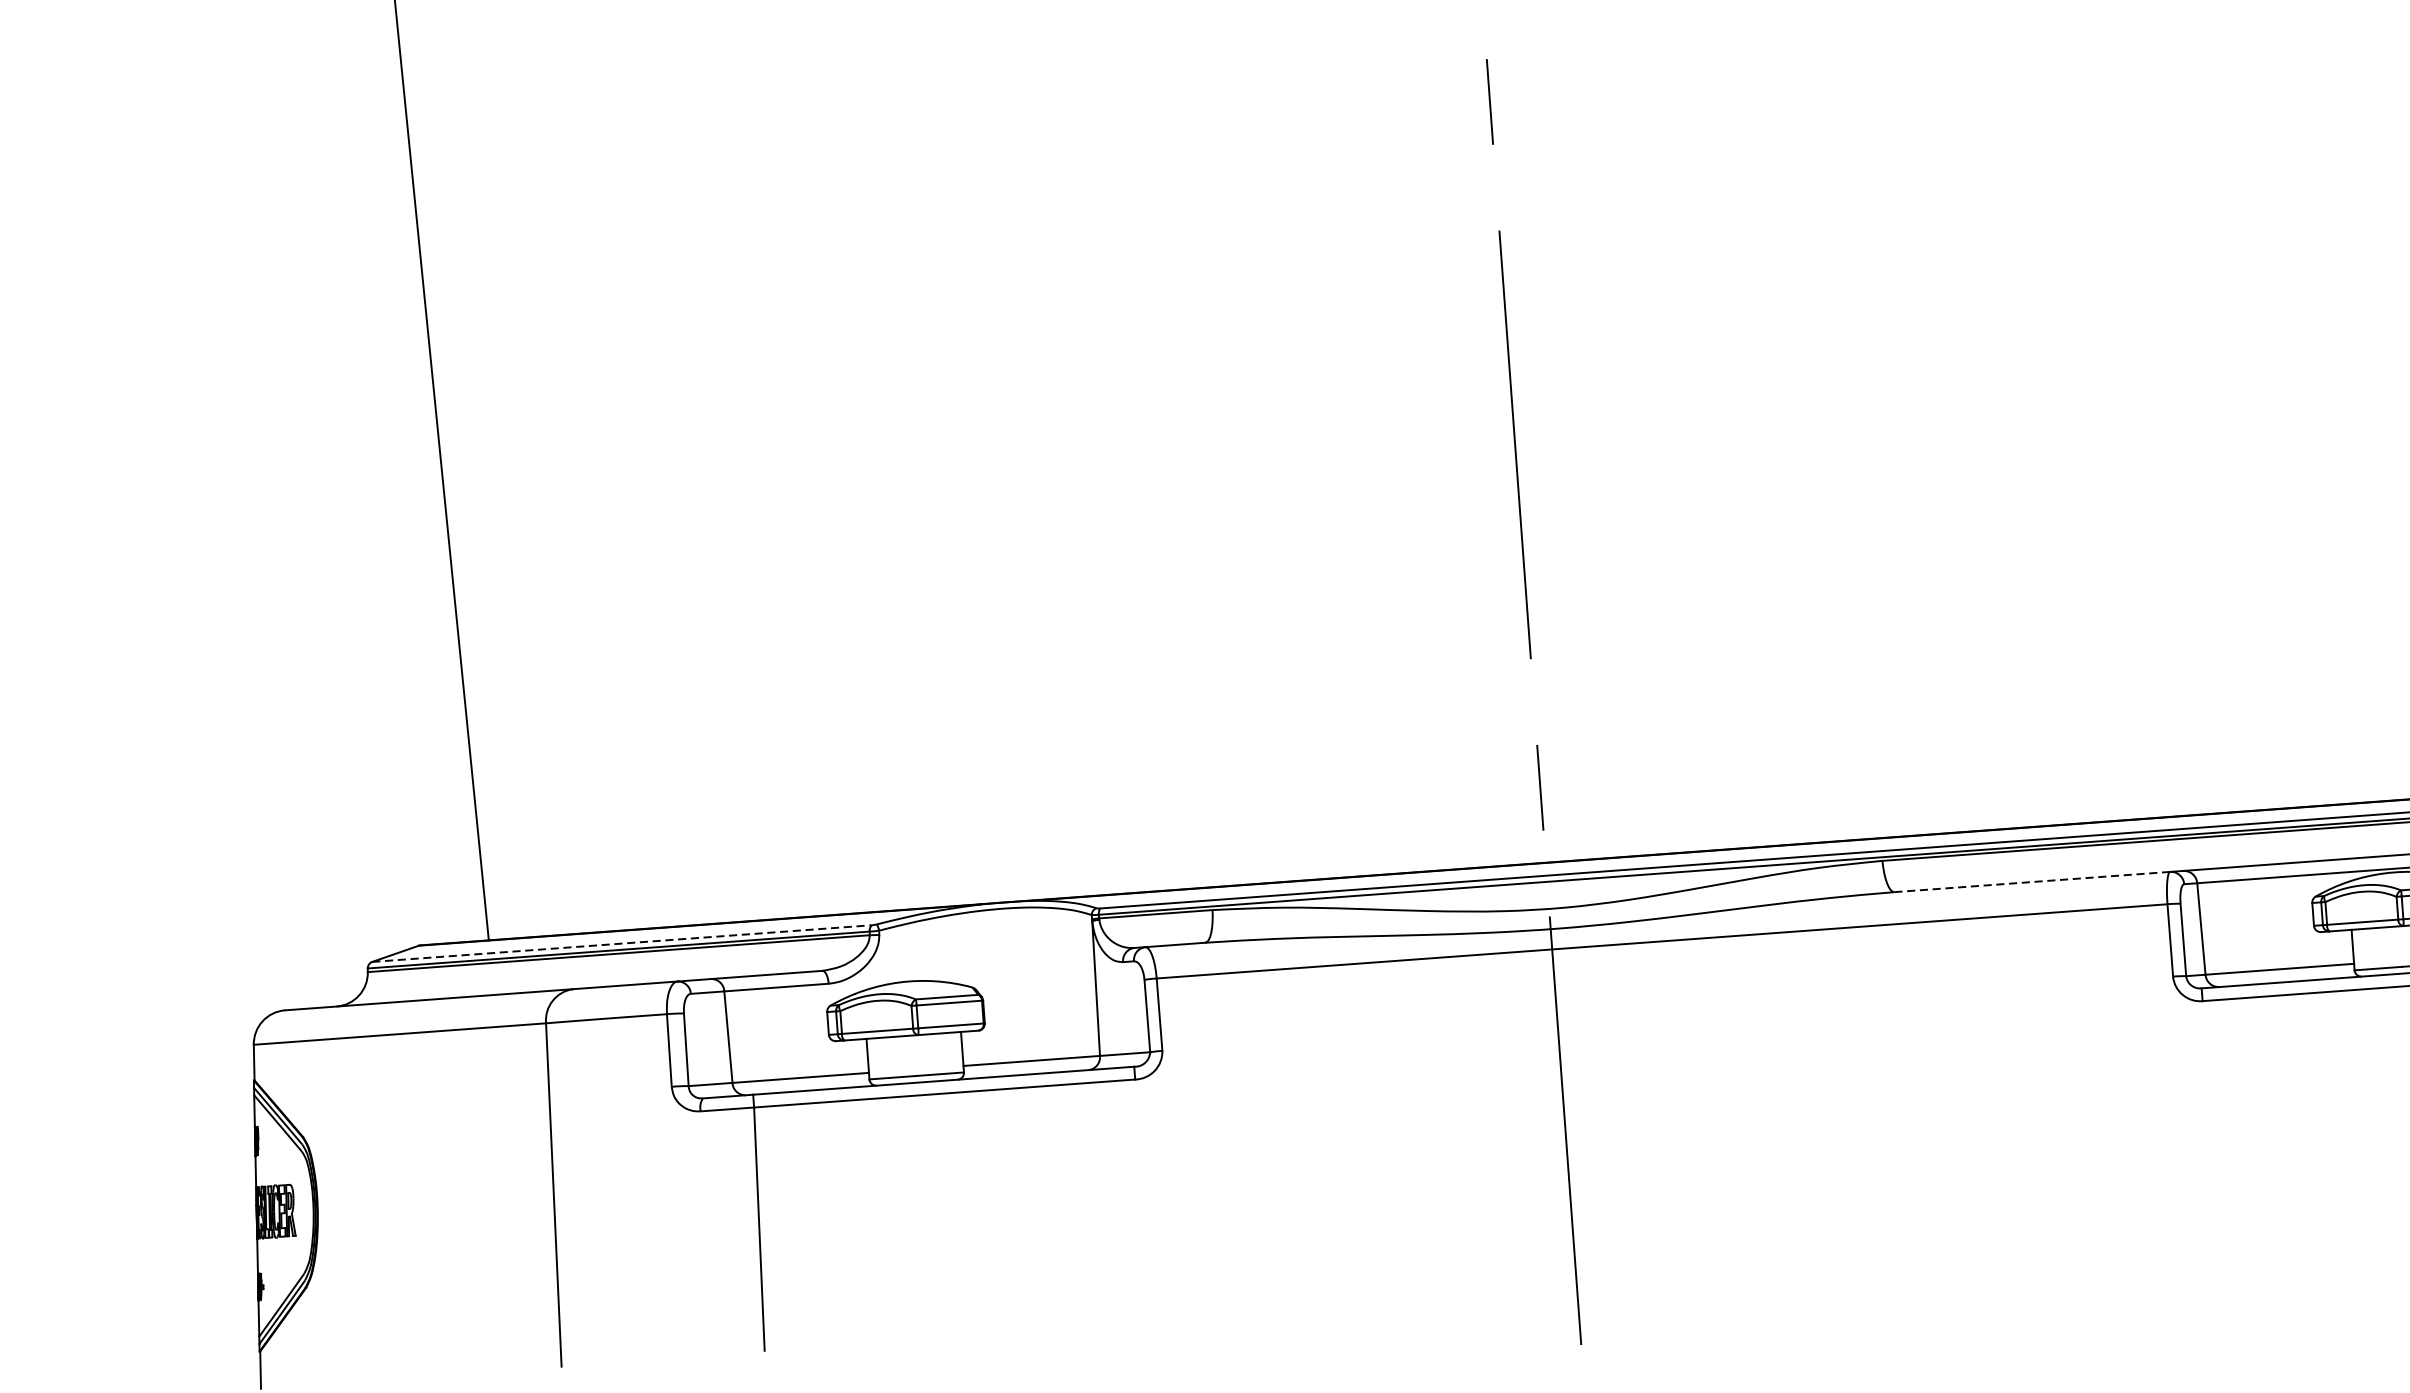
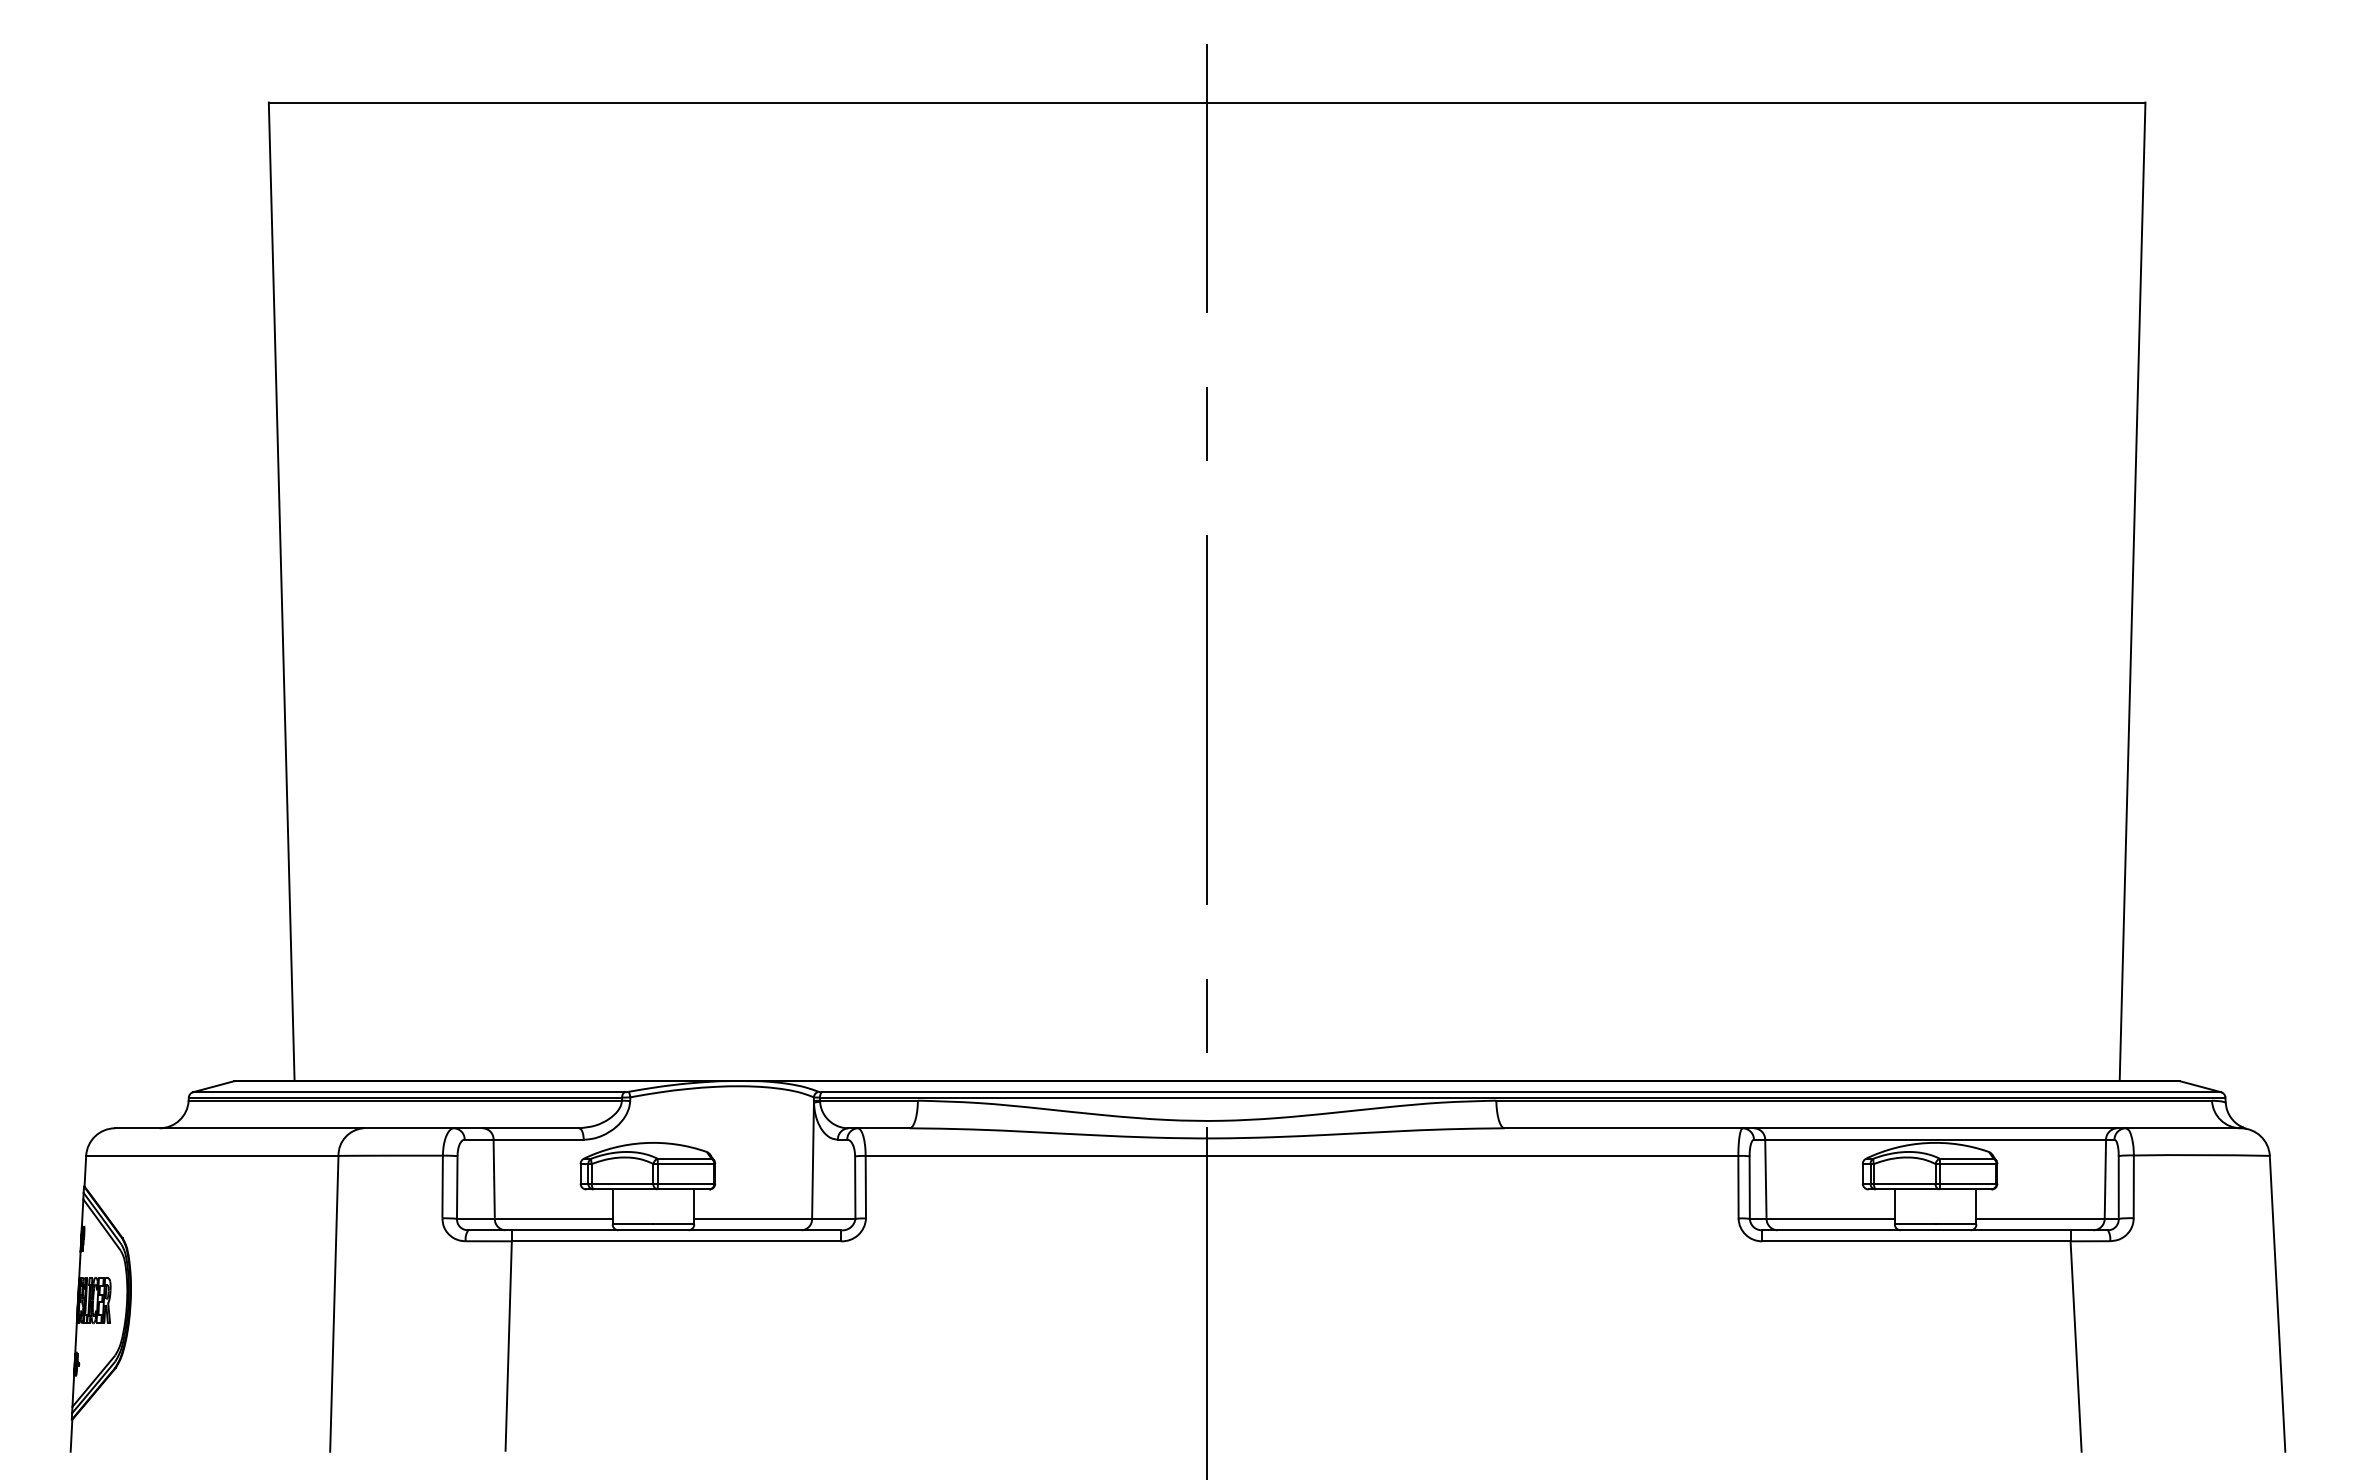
line: (2033, 882) -> (1624, 1128), dashed -> solid
line: (621, 943) -> (408, 1092), dashed -> solid

